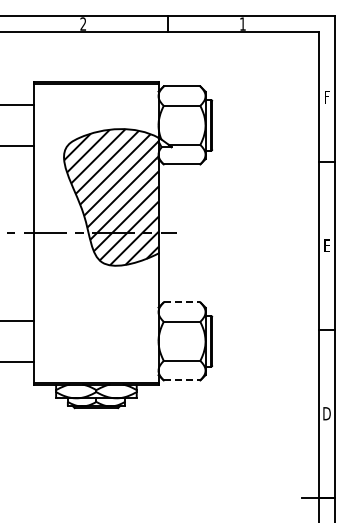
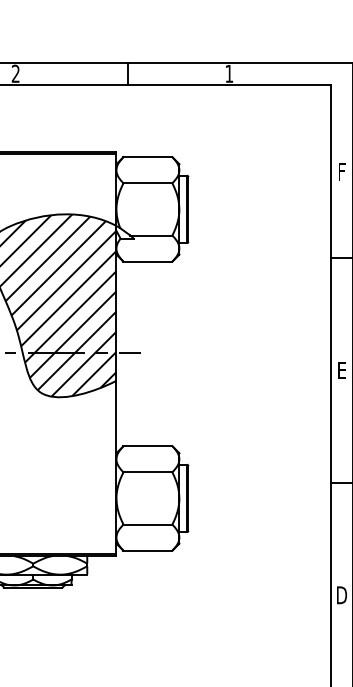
line: (182, 302) -> (148, 446), dashed -> solid
line: (182, 380) -> (148, 550), dashed -> solid

